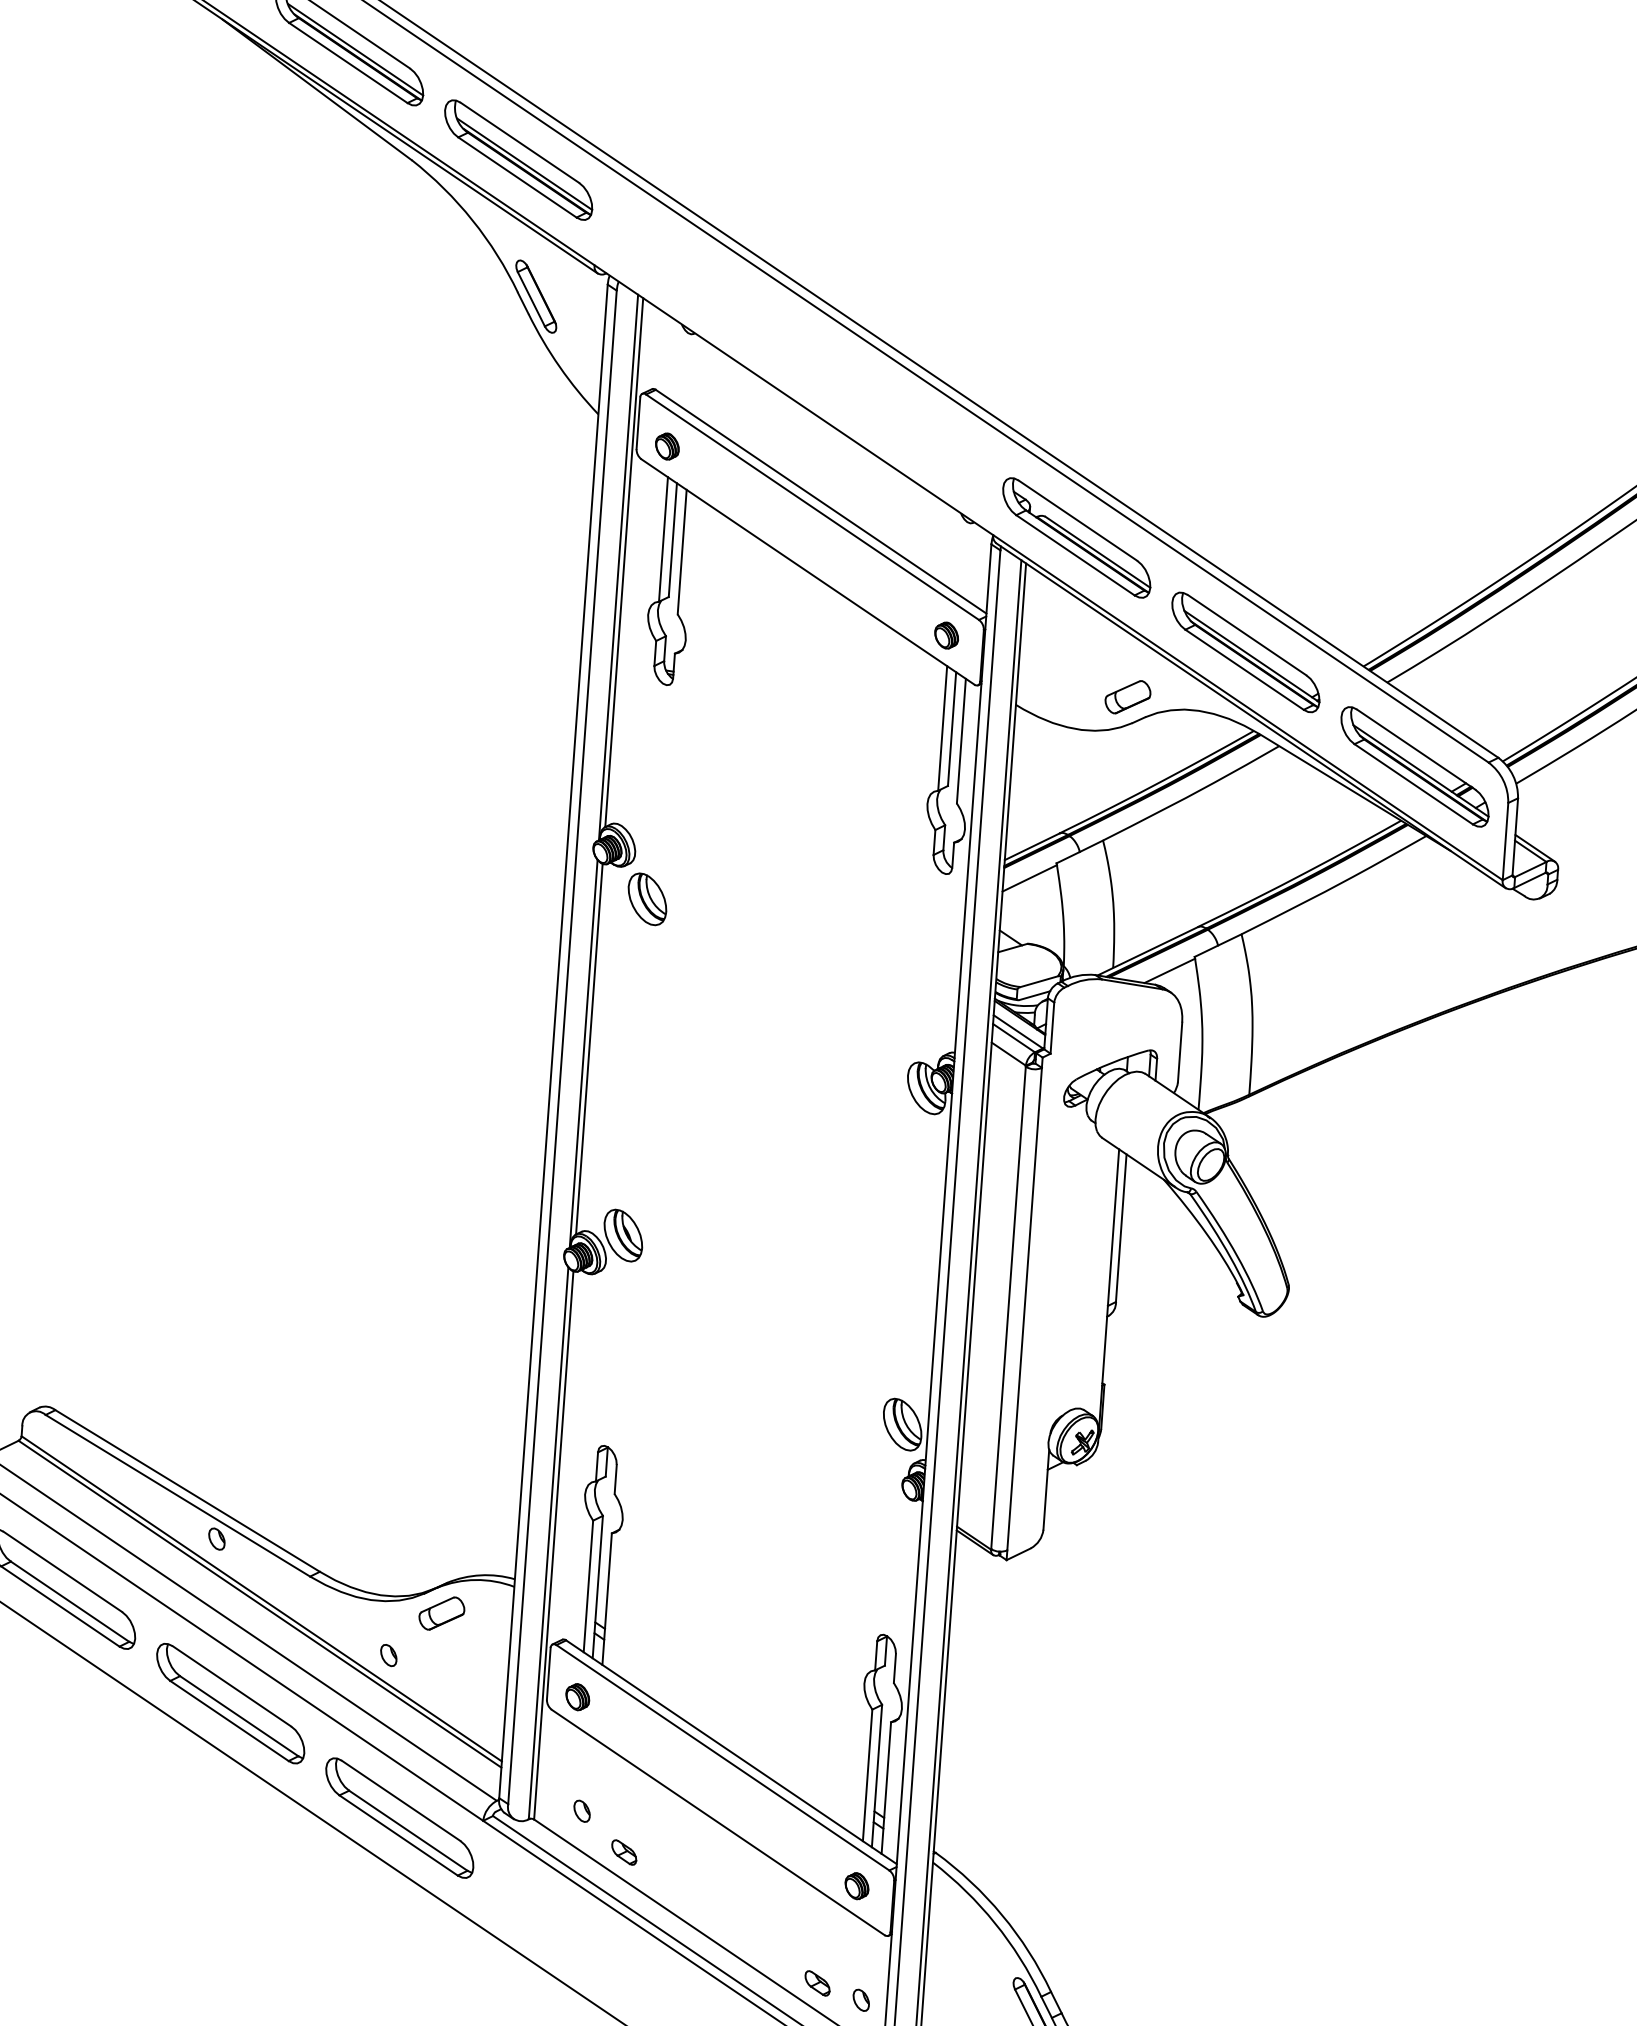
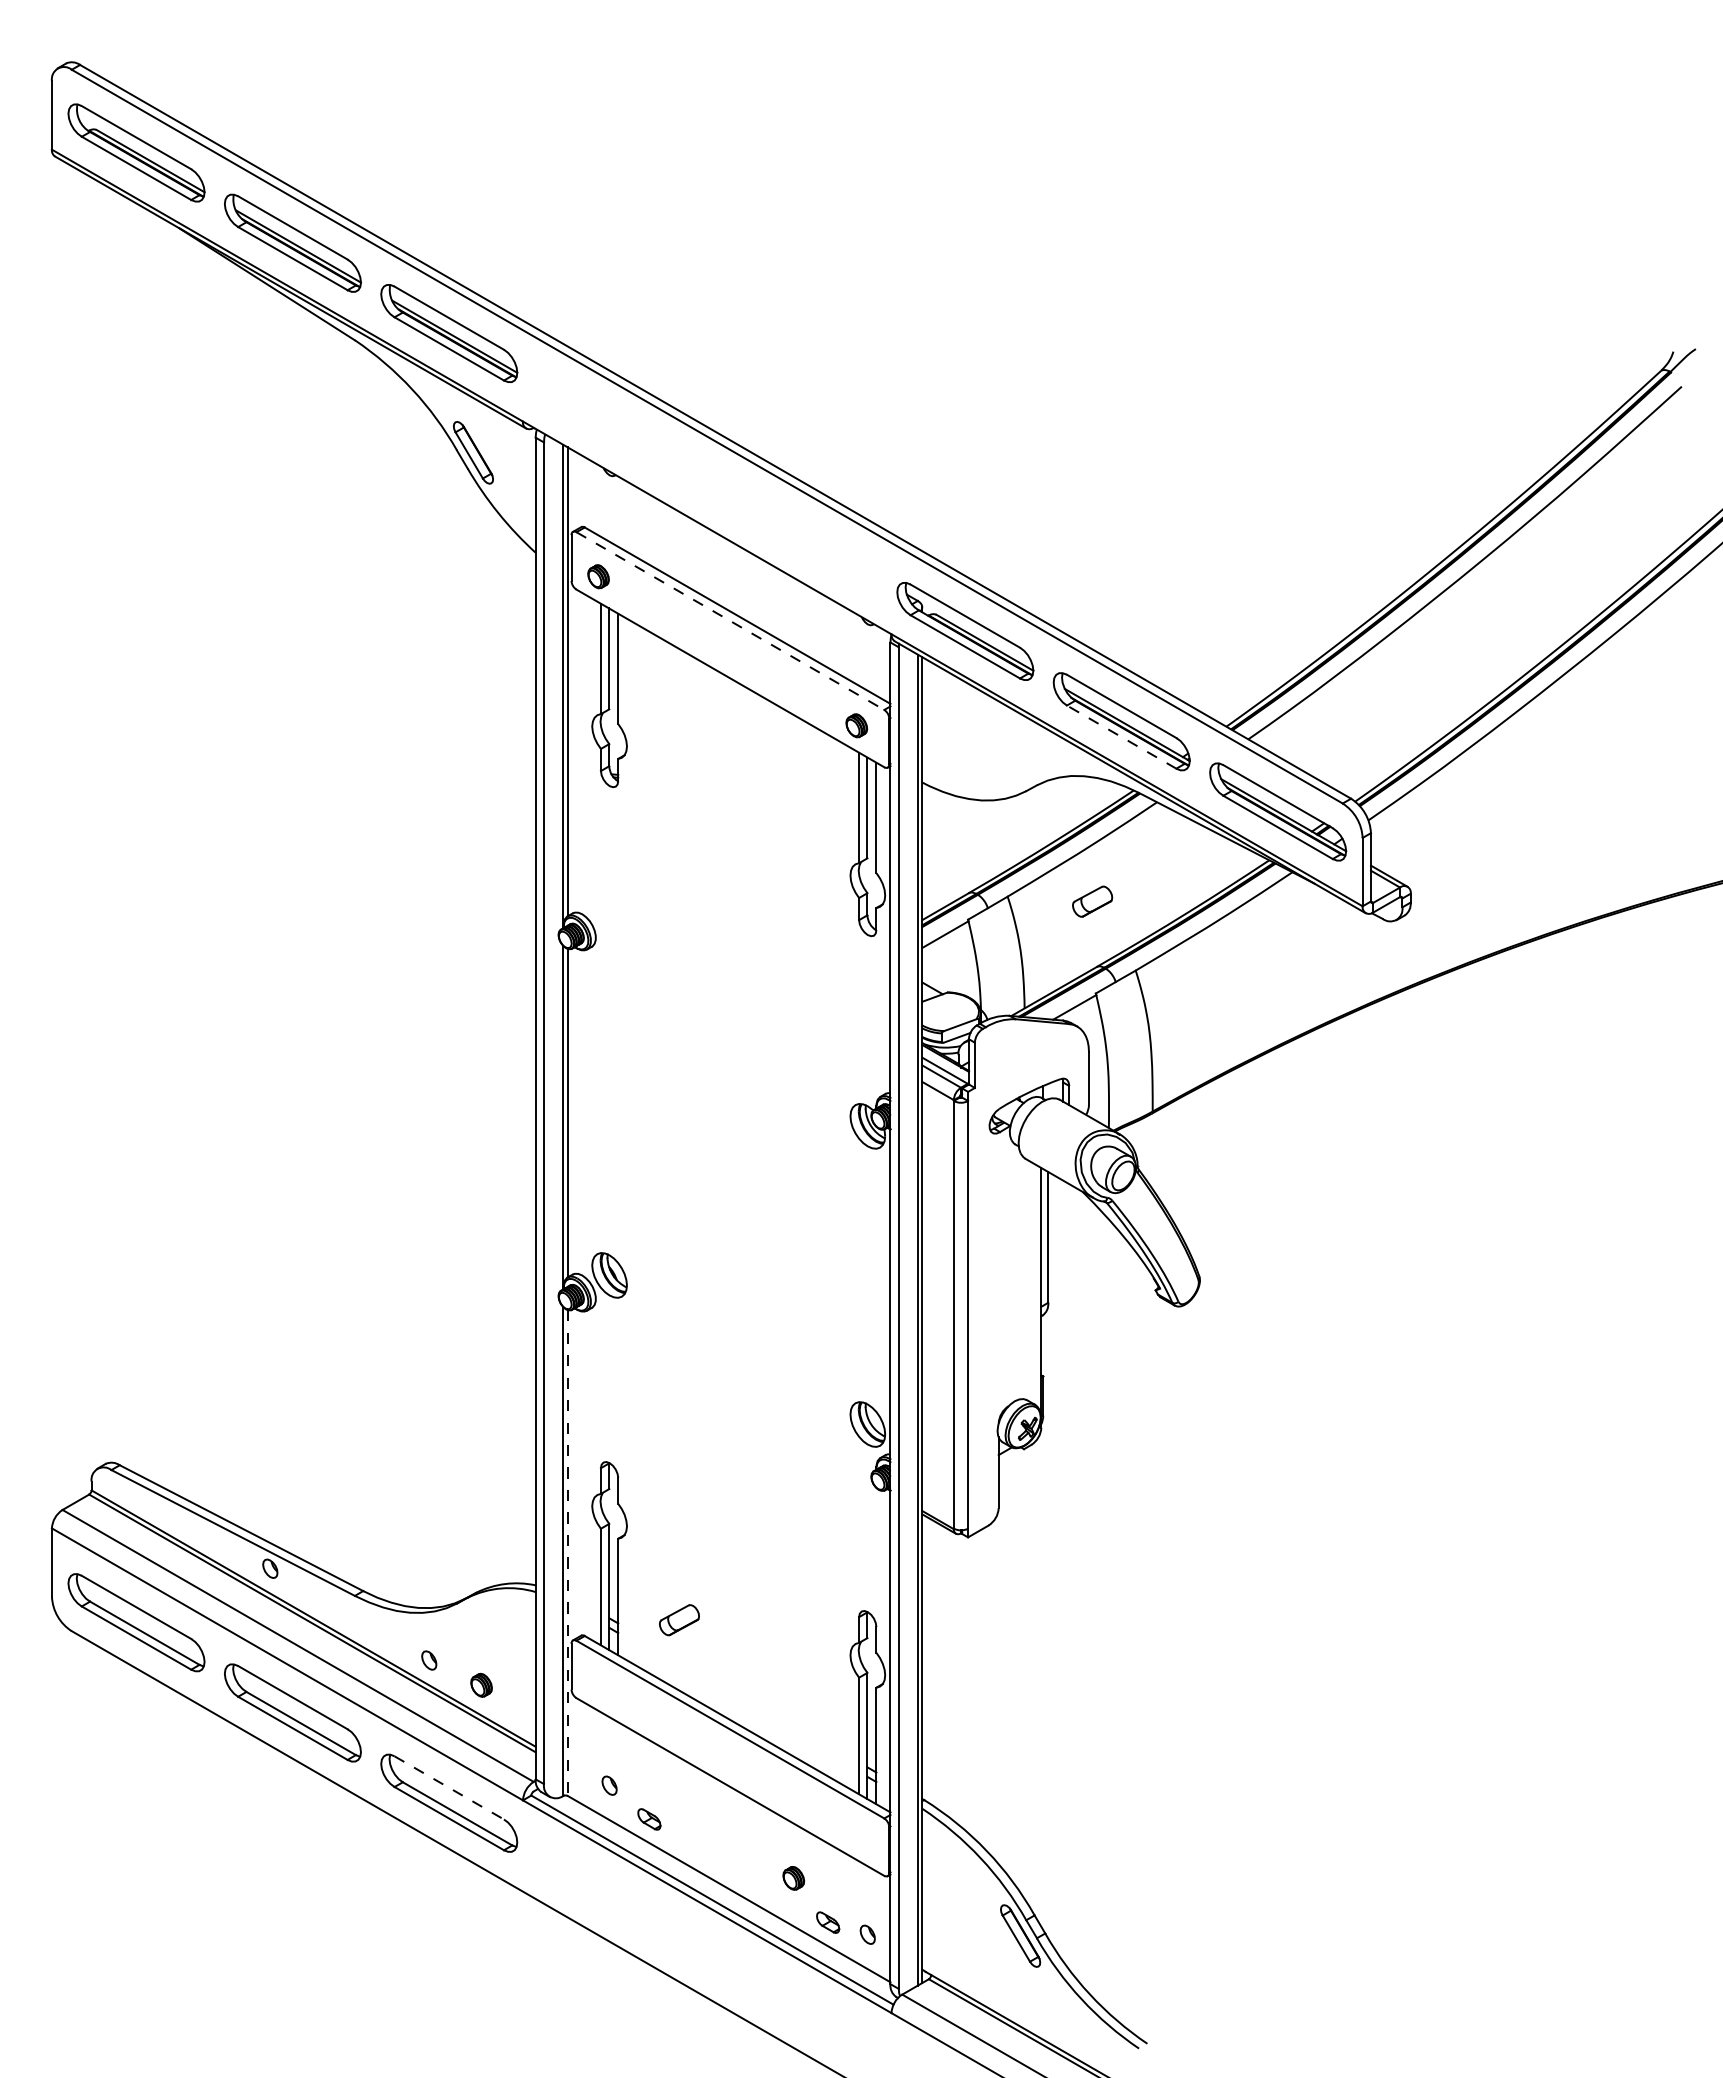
line: (812, 507) -> (730, 621), solid -> dashed
line: (1244, 669) -> (1121, 736), solid -> dashed
part: (1127, 697) -> (1092, 901), moved
part: (647, 899) -> (609, 977), removed
line: (553, 1545) -> (567, 1553), solid -> dashed
part: (441, 1613) -> (679, 1620), moved
part: (577, 1696) -> (481, 1684), moved
line: (401, 1801) -> (449, 1788), solid -> dashed
part: (856, 1886) -> (793, 1878), moved

